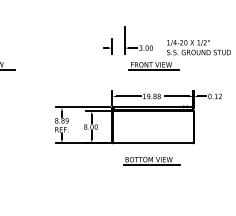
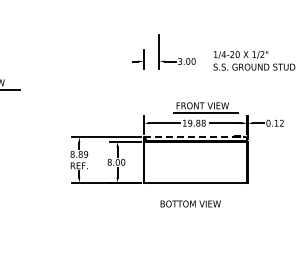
part: (153, 66) -> (205, 107), moved
line: (152, 106) -> (195, 136), solid -> dashed
line: (152, 164) -> (194, 210), removed

